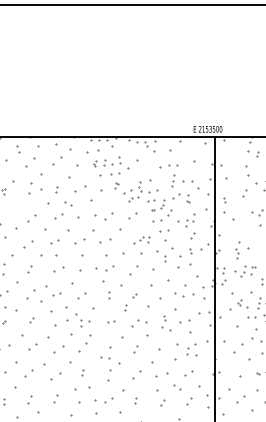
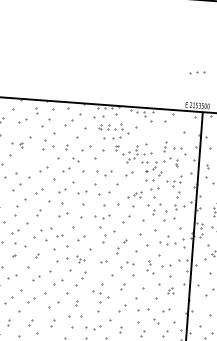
part: (168, 166) -> (197, 72), moved
part: (109, 295) -> (104, 239), size x1.6
part: (82, 320) -> (80, 259), size x0.6
part: (191, 349) -> (170, 290), size x0.6

